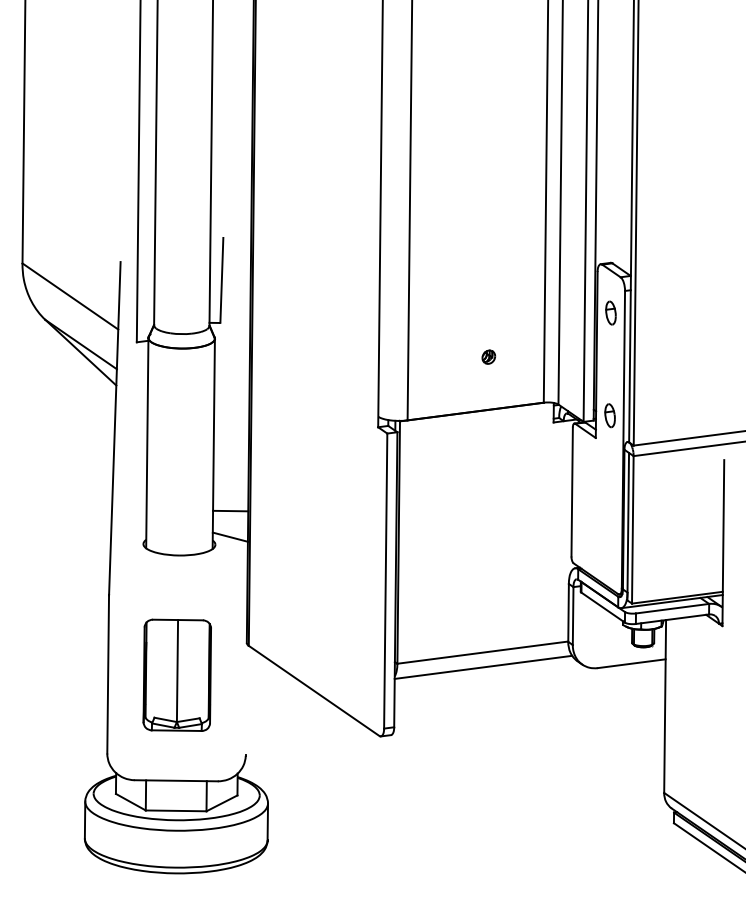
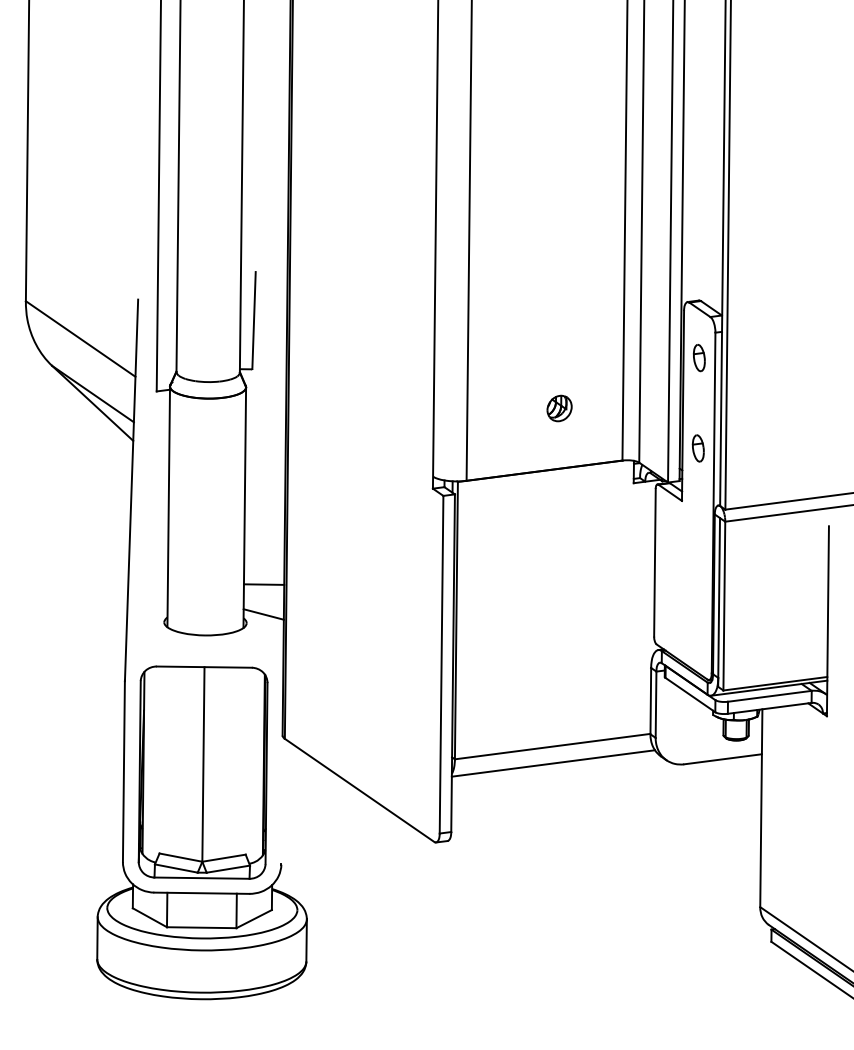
part: (488, 357) -> (559, 408), size x1.67
part: (609, 415) -> (697, 448), moved
part: (176, 675) -> (202, 772), size x1.67

